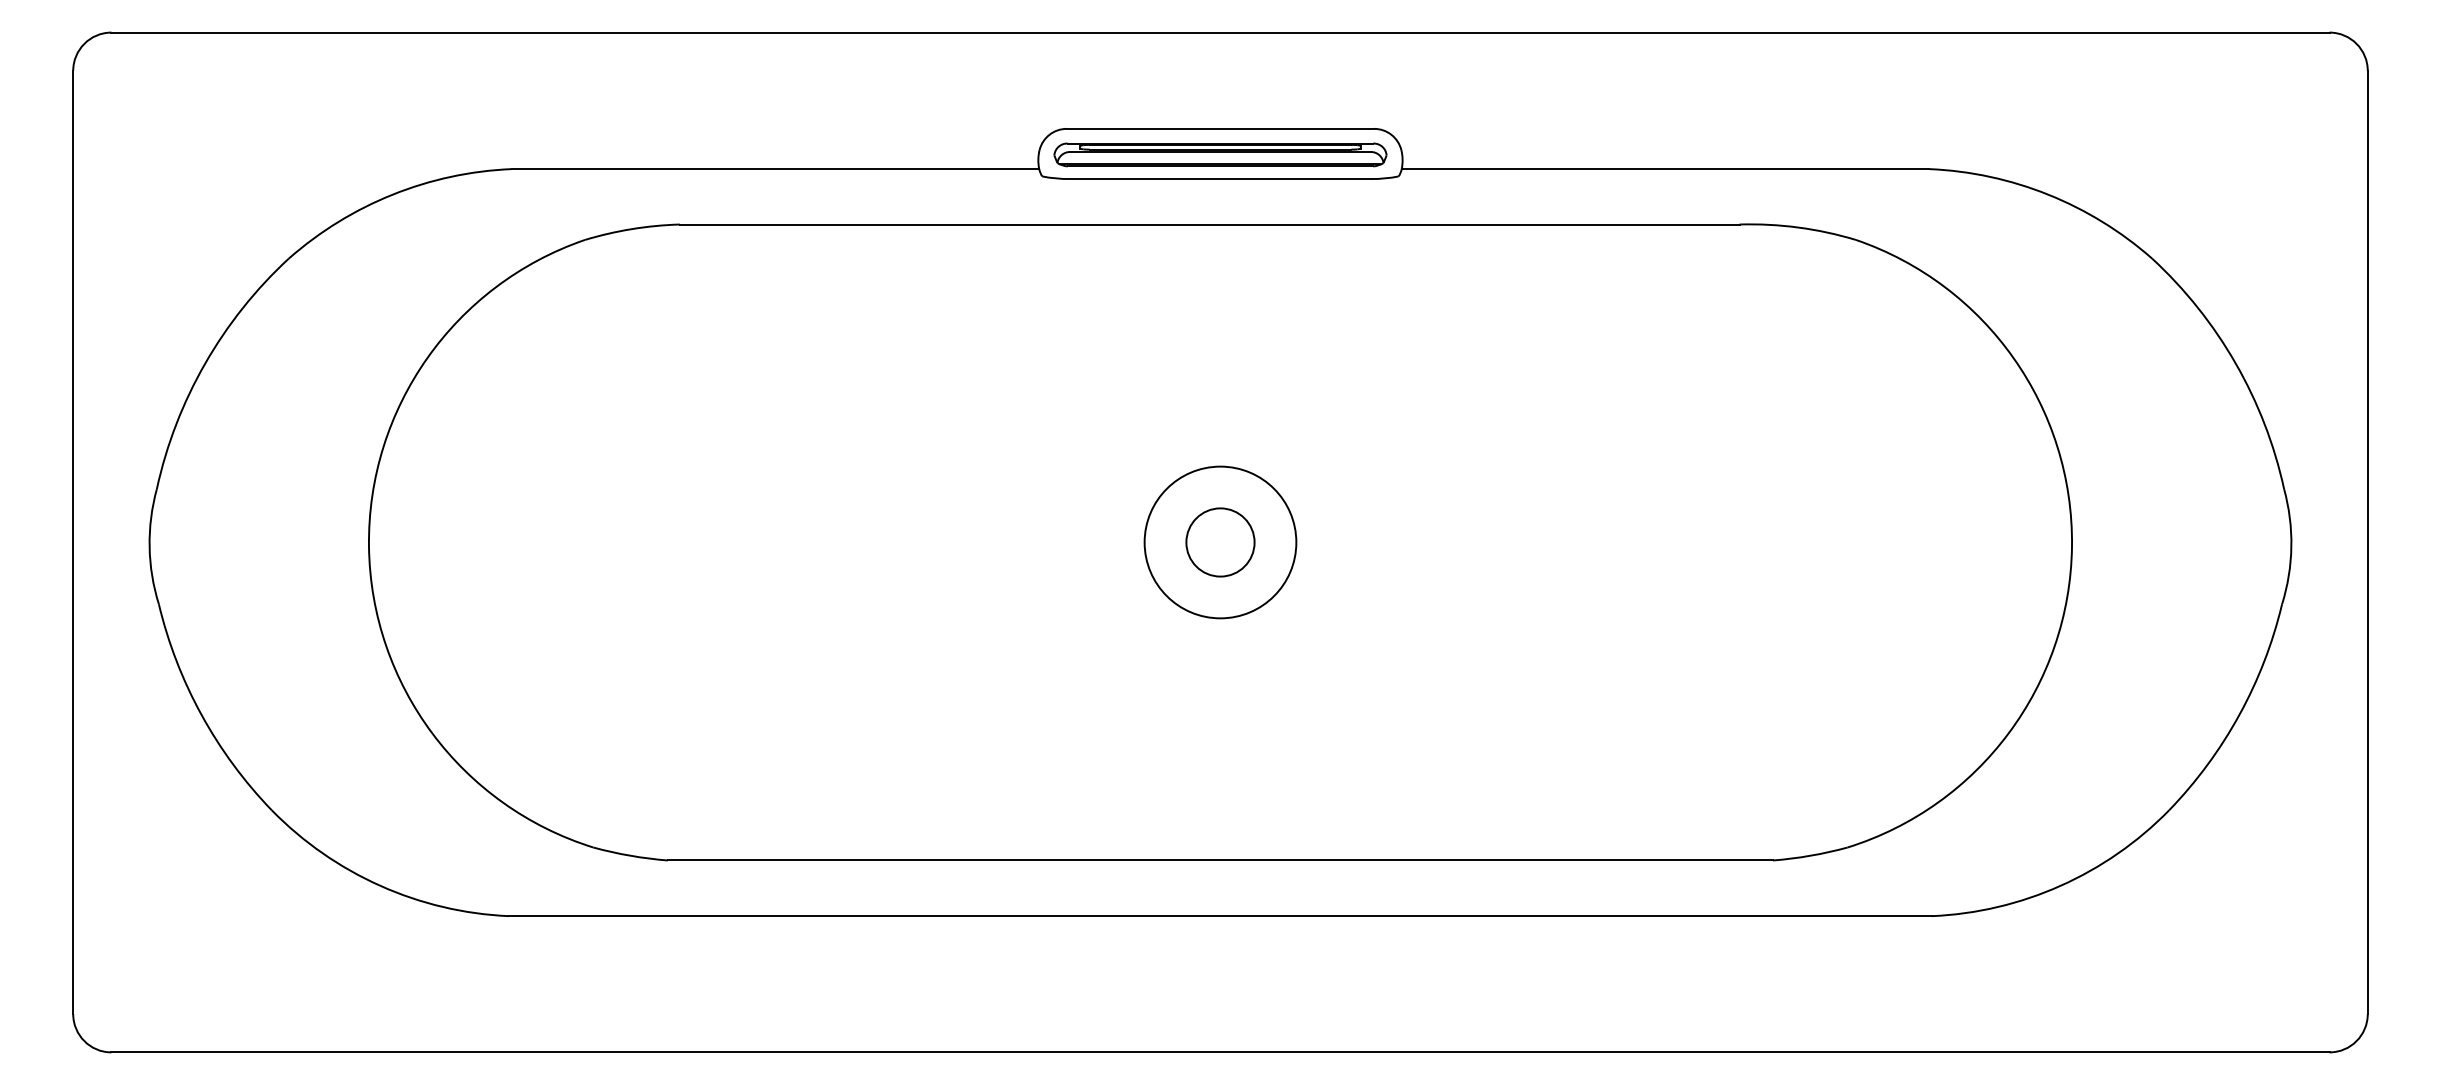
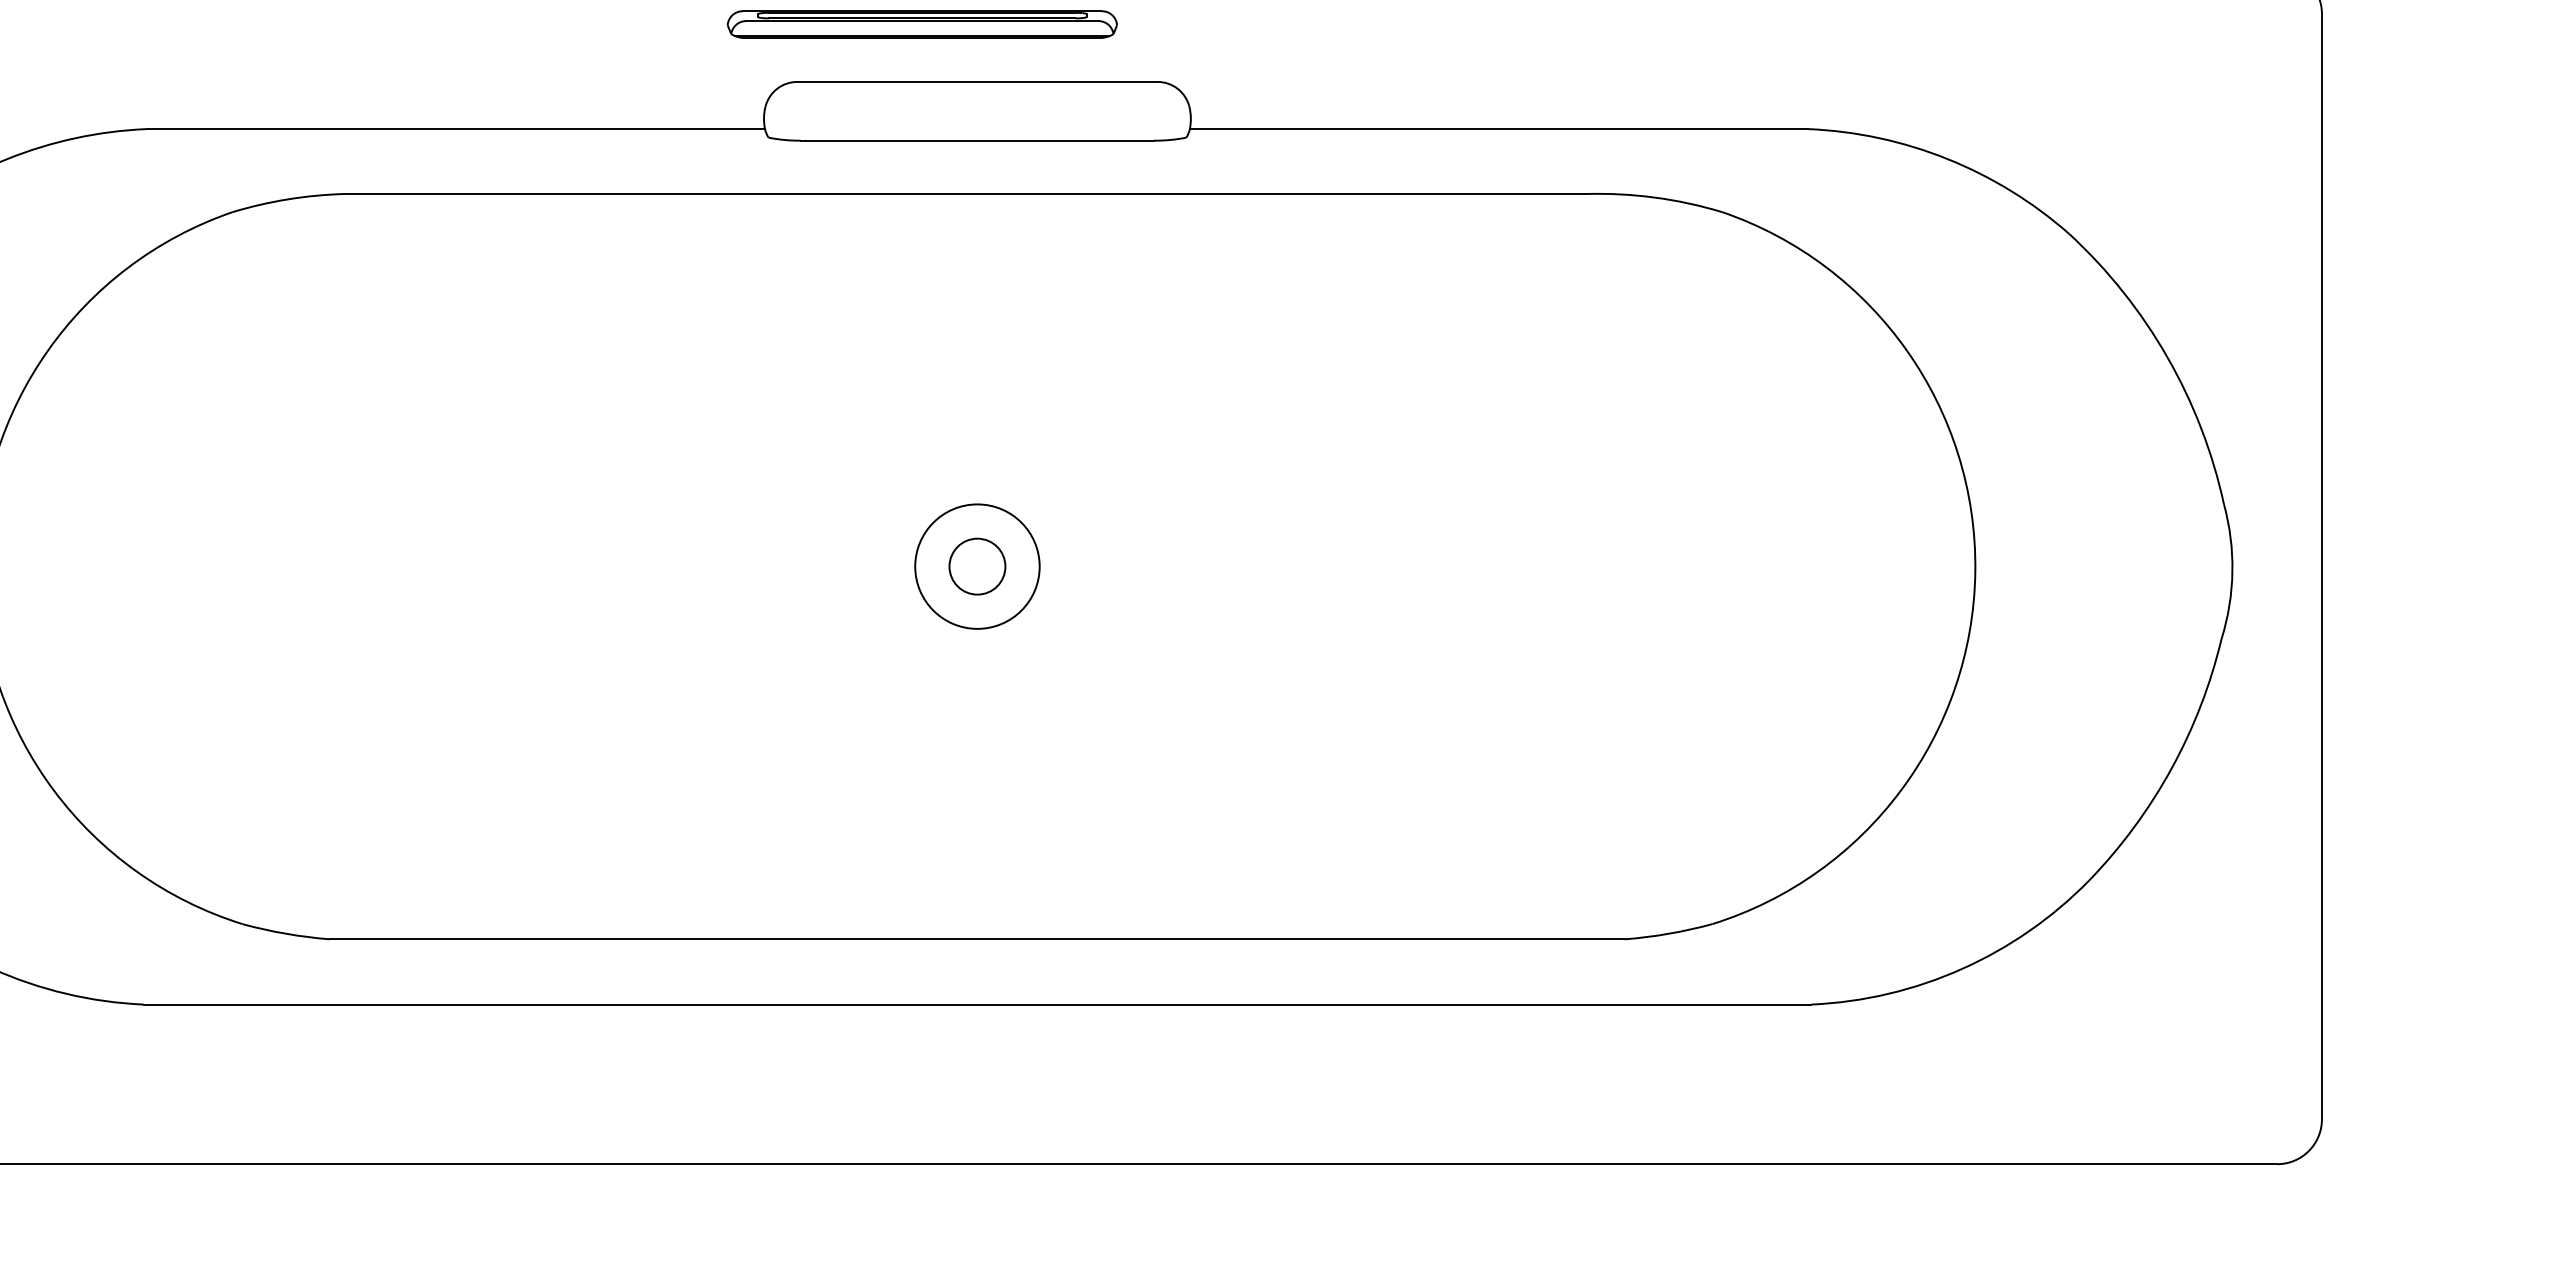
part: (1220, 154) -> (922, 24), moved
circle: (1220, 542) -> (977, 566), size x0.7
circle: (1220, 542) -> (977, 566), size x0.7

